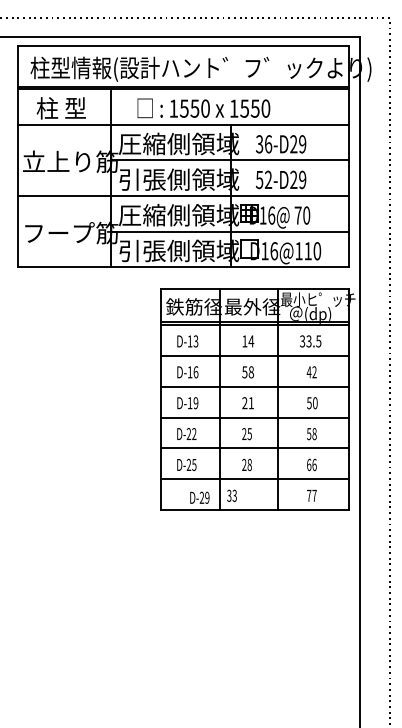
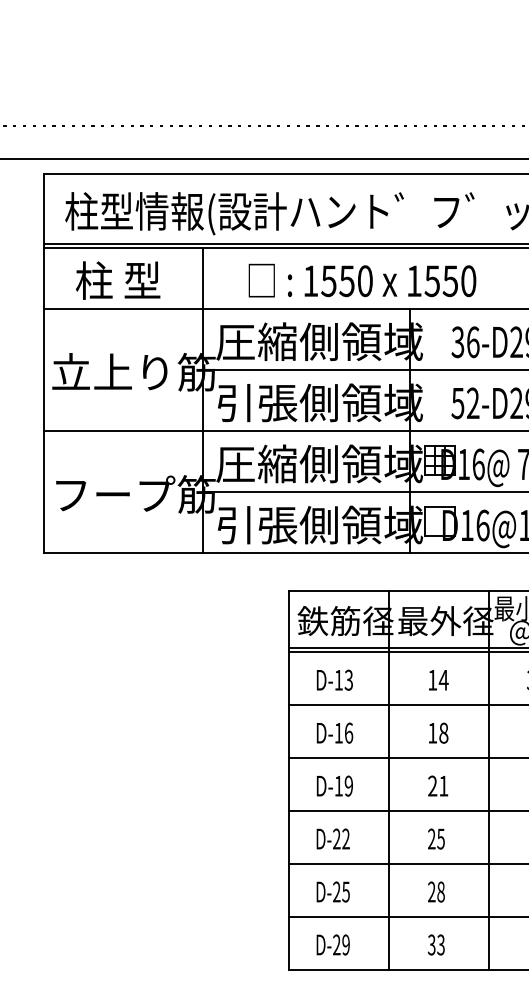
text: (244, 372) -> (432, 733), 58 -> 18
text: (231, 495) -> (435, 944), moved
text: (199, 497) -> (332, 944), moved

